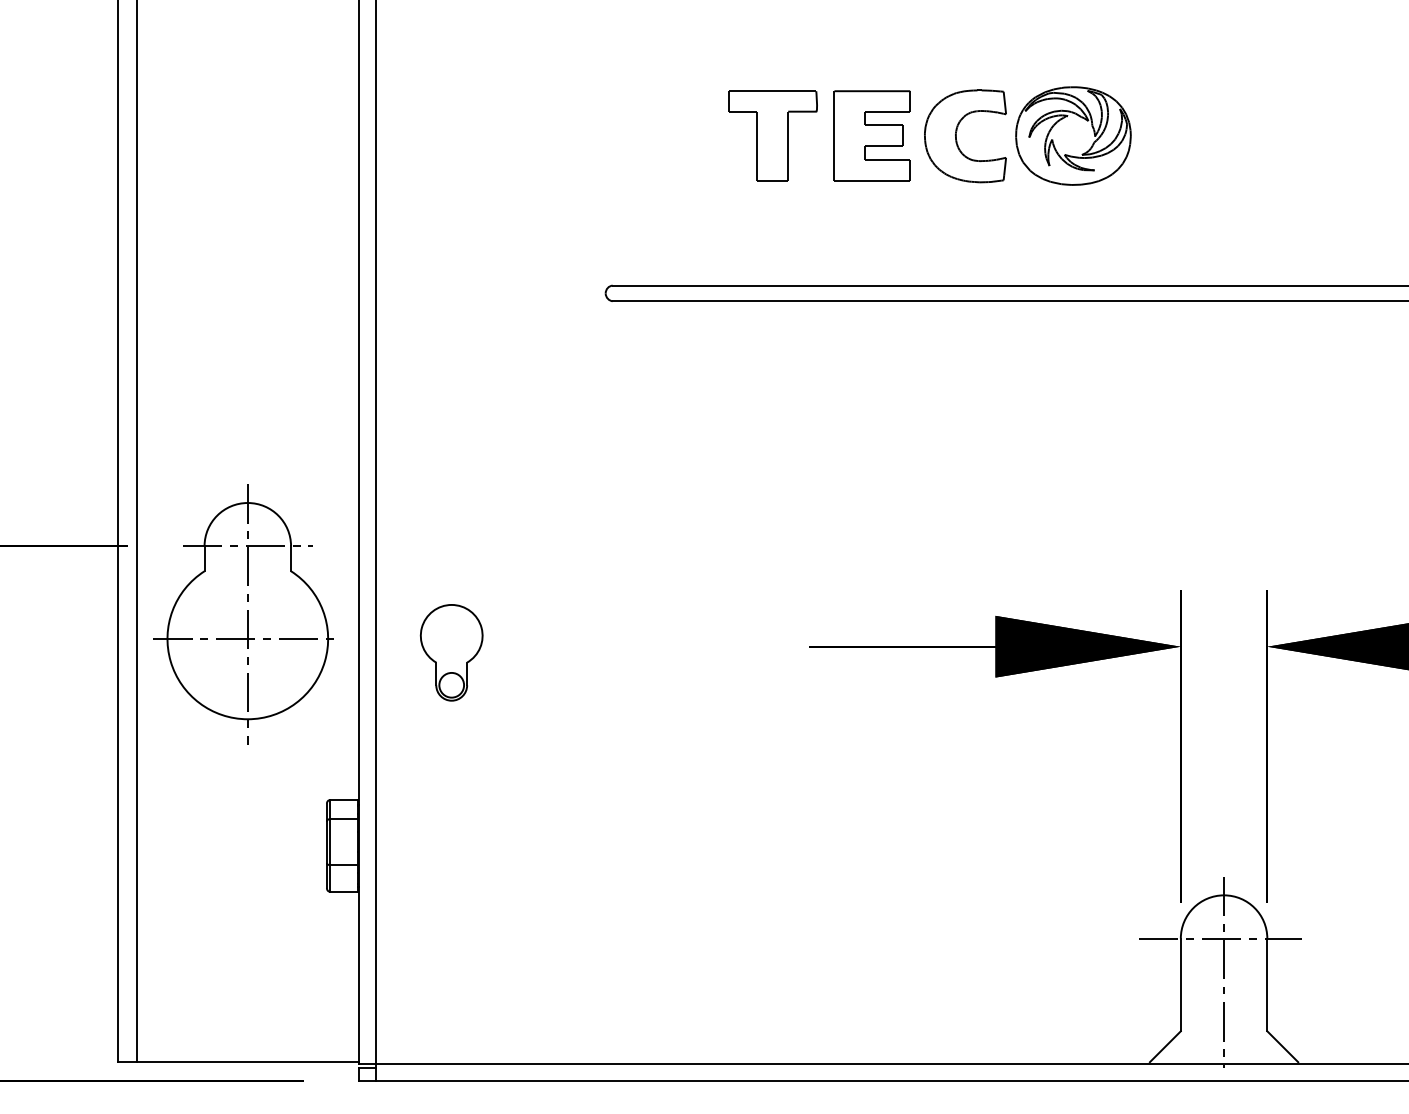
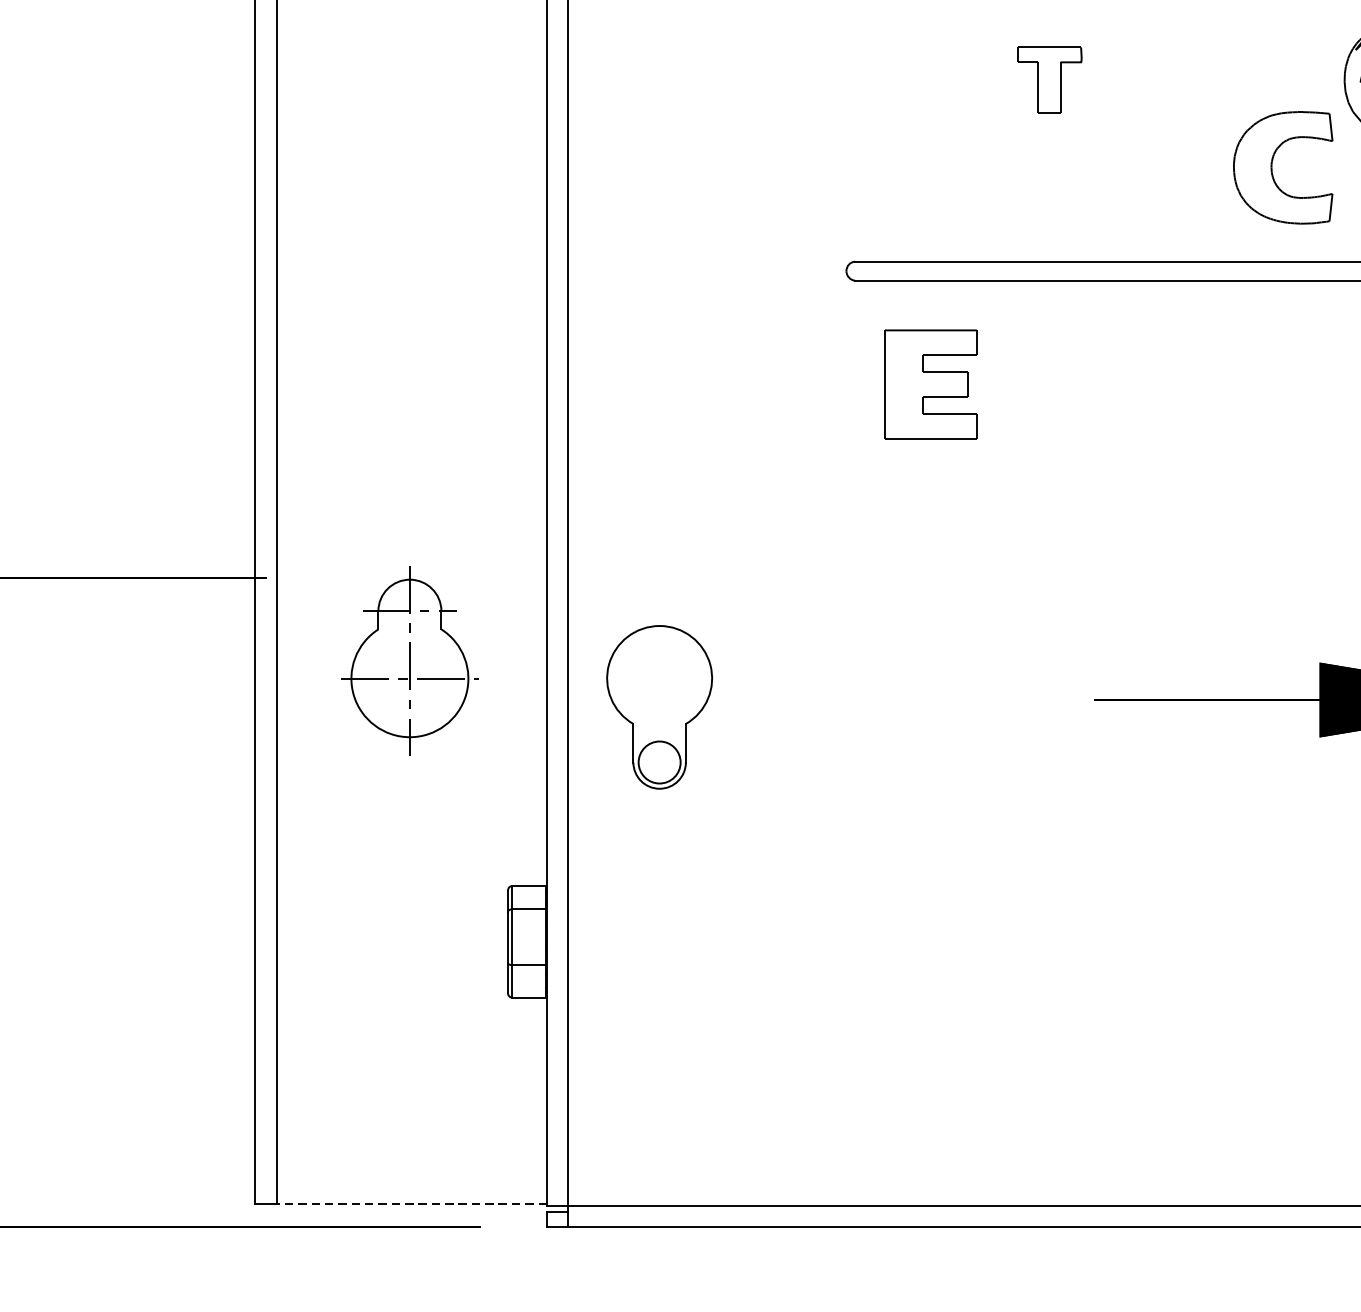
part: (772, 135) -> (1048, 79), size x0.6
part: (871, 135) -> (929, 384), moved
part: (957, 140) -> (1273, 172), moved
part: (243, 614) -> (406, 660), size x0.6
part: (451, 652) -> (659, 707), size x1.4
line: (247, 1062) -> (411, 1204), solid -> dashed

